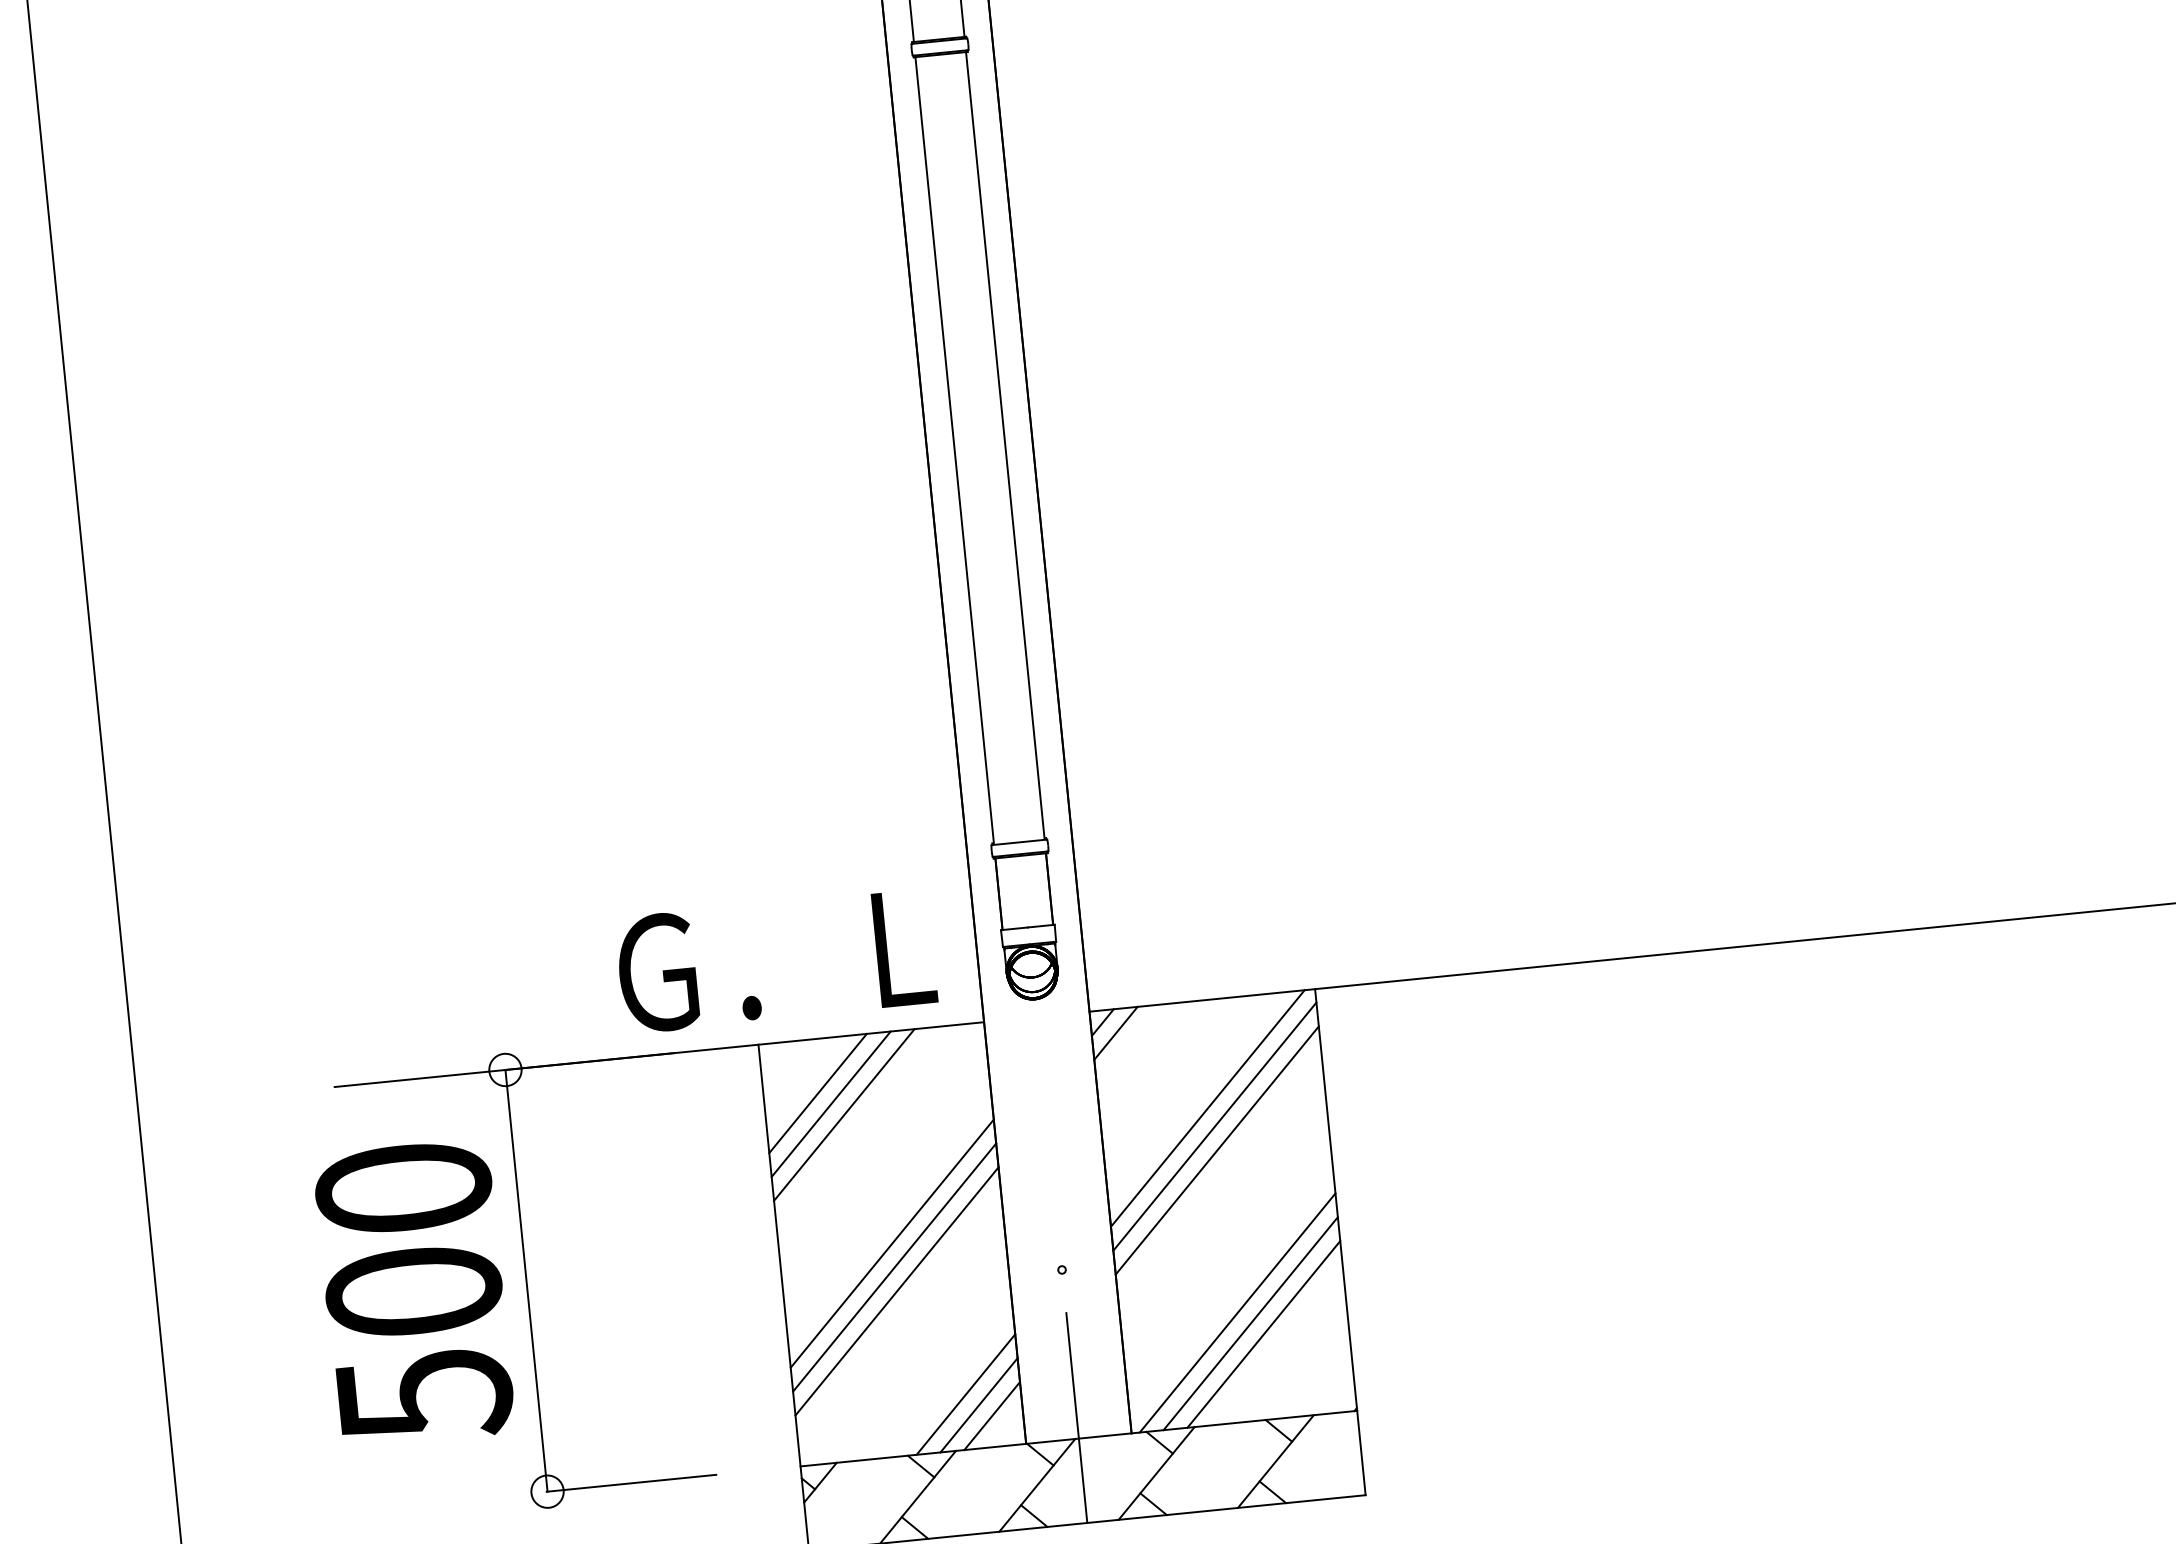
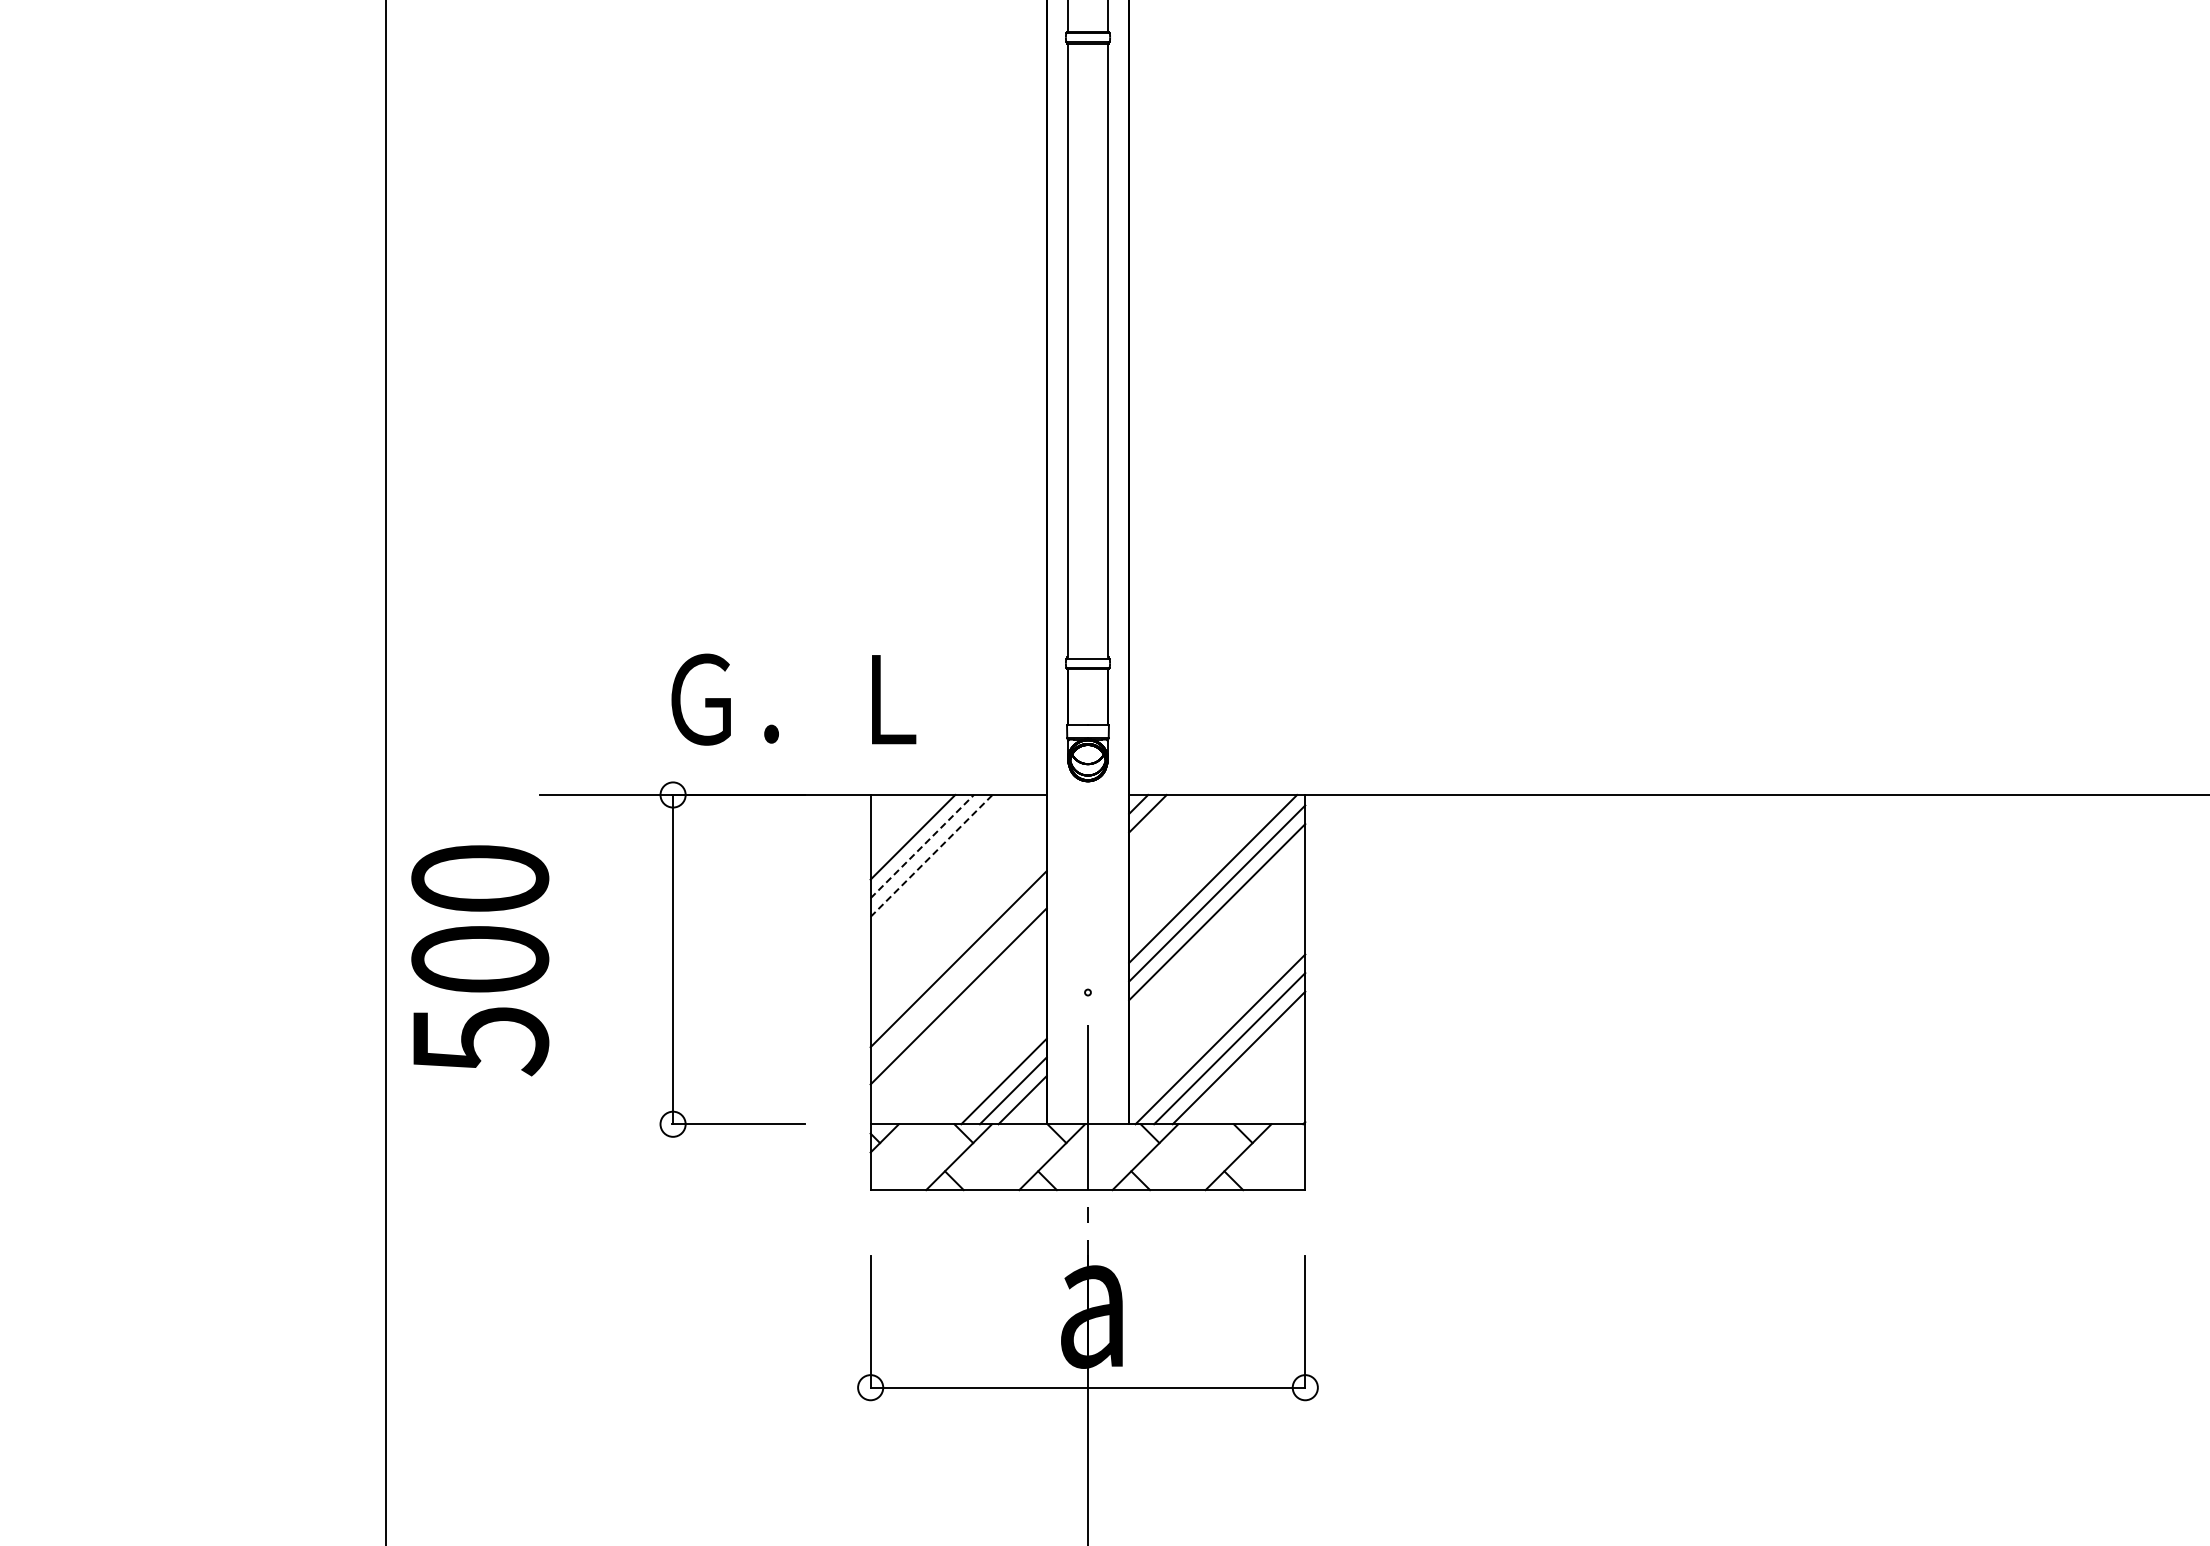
text: (775, 960) -> (793, 699), moved
line: (831, 1104) -> (922, 846), solid -> dashed
line: (844, 1114) -> (931, 855), solid -> dashed
line: (894, 1267) -> (958, 977), removed
text: (414, 1293) -> (480, 960), moved

